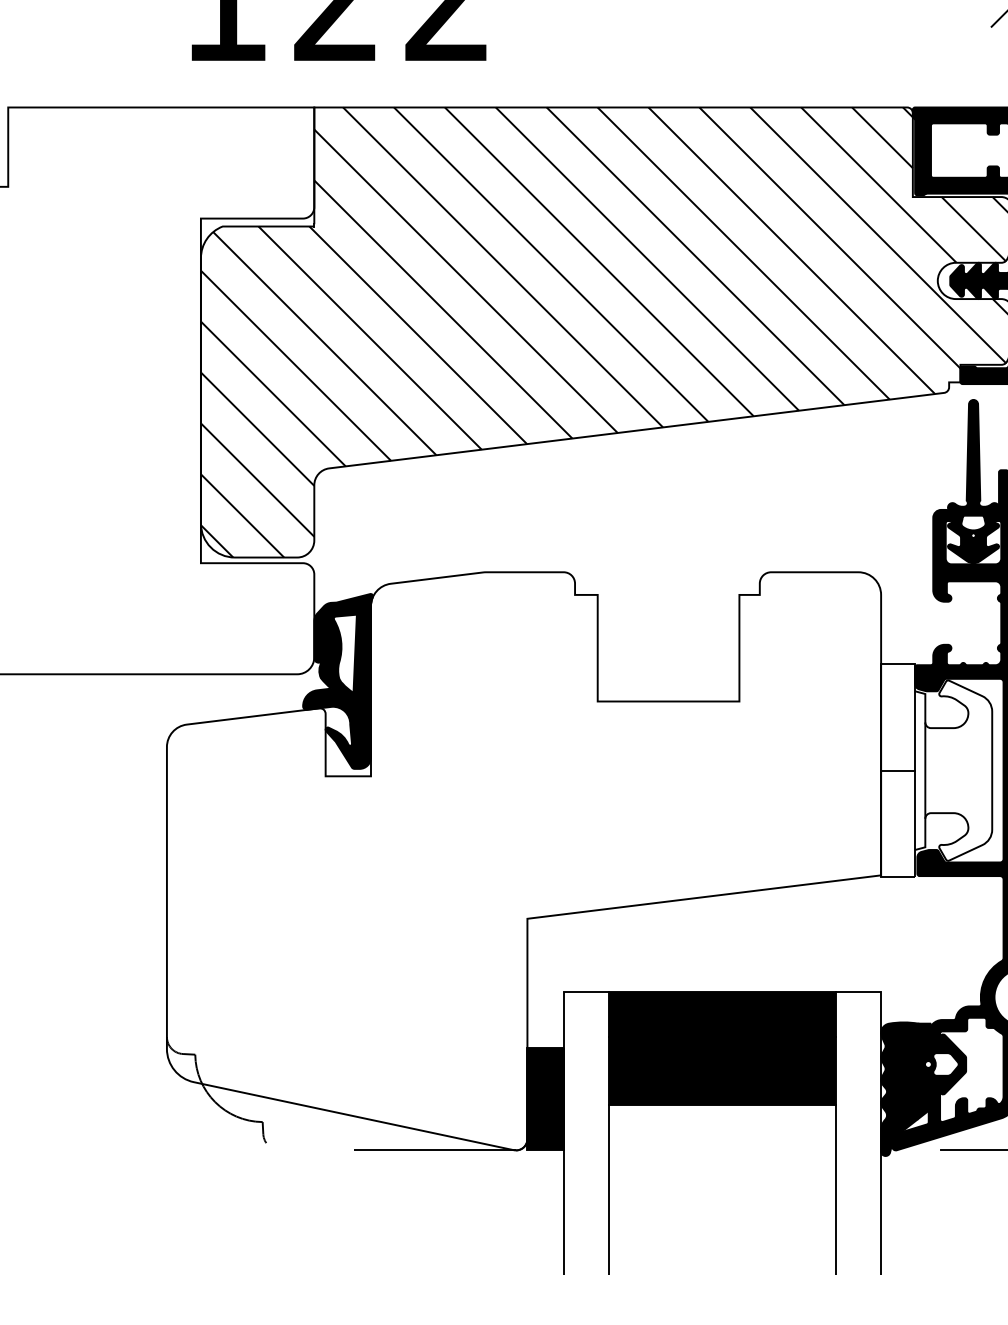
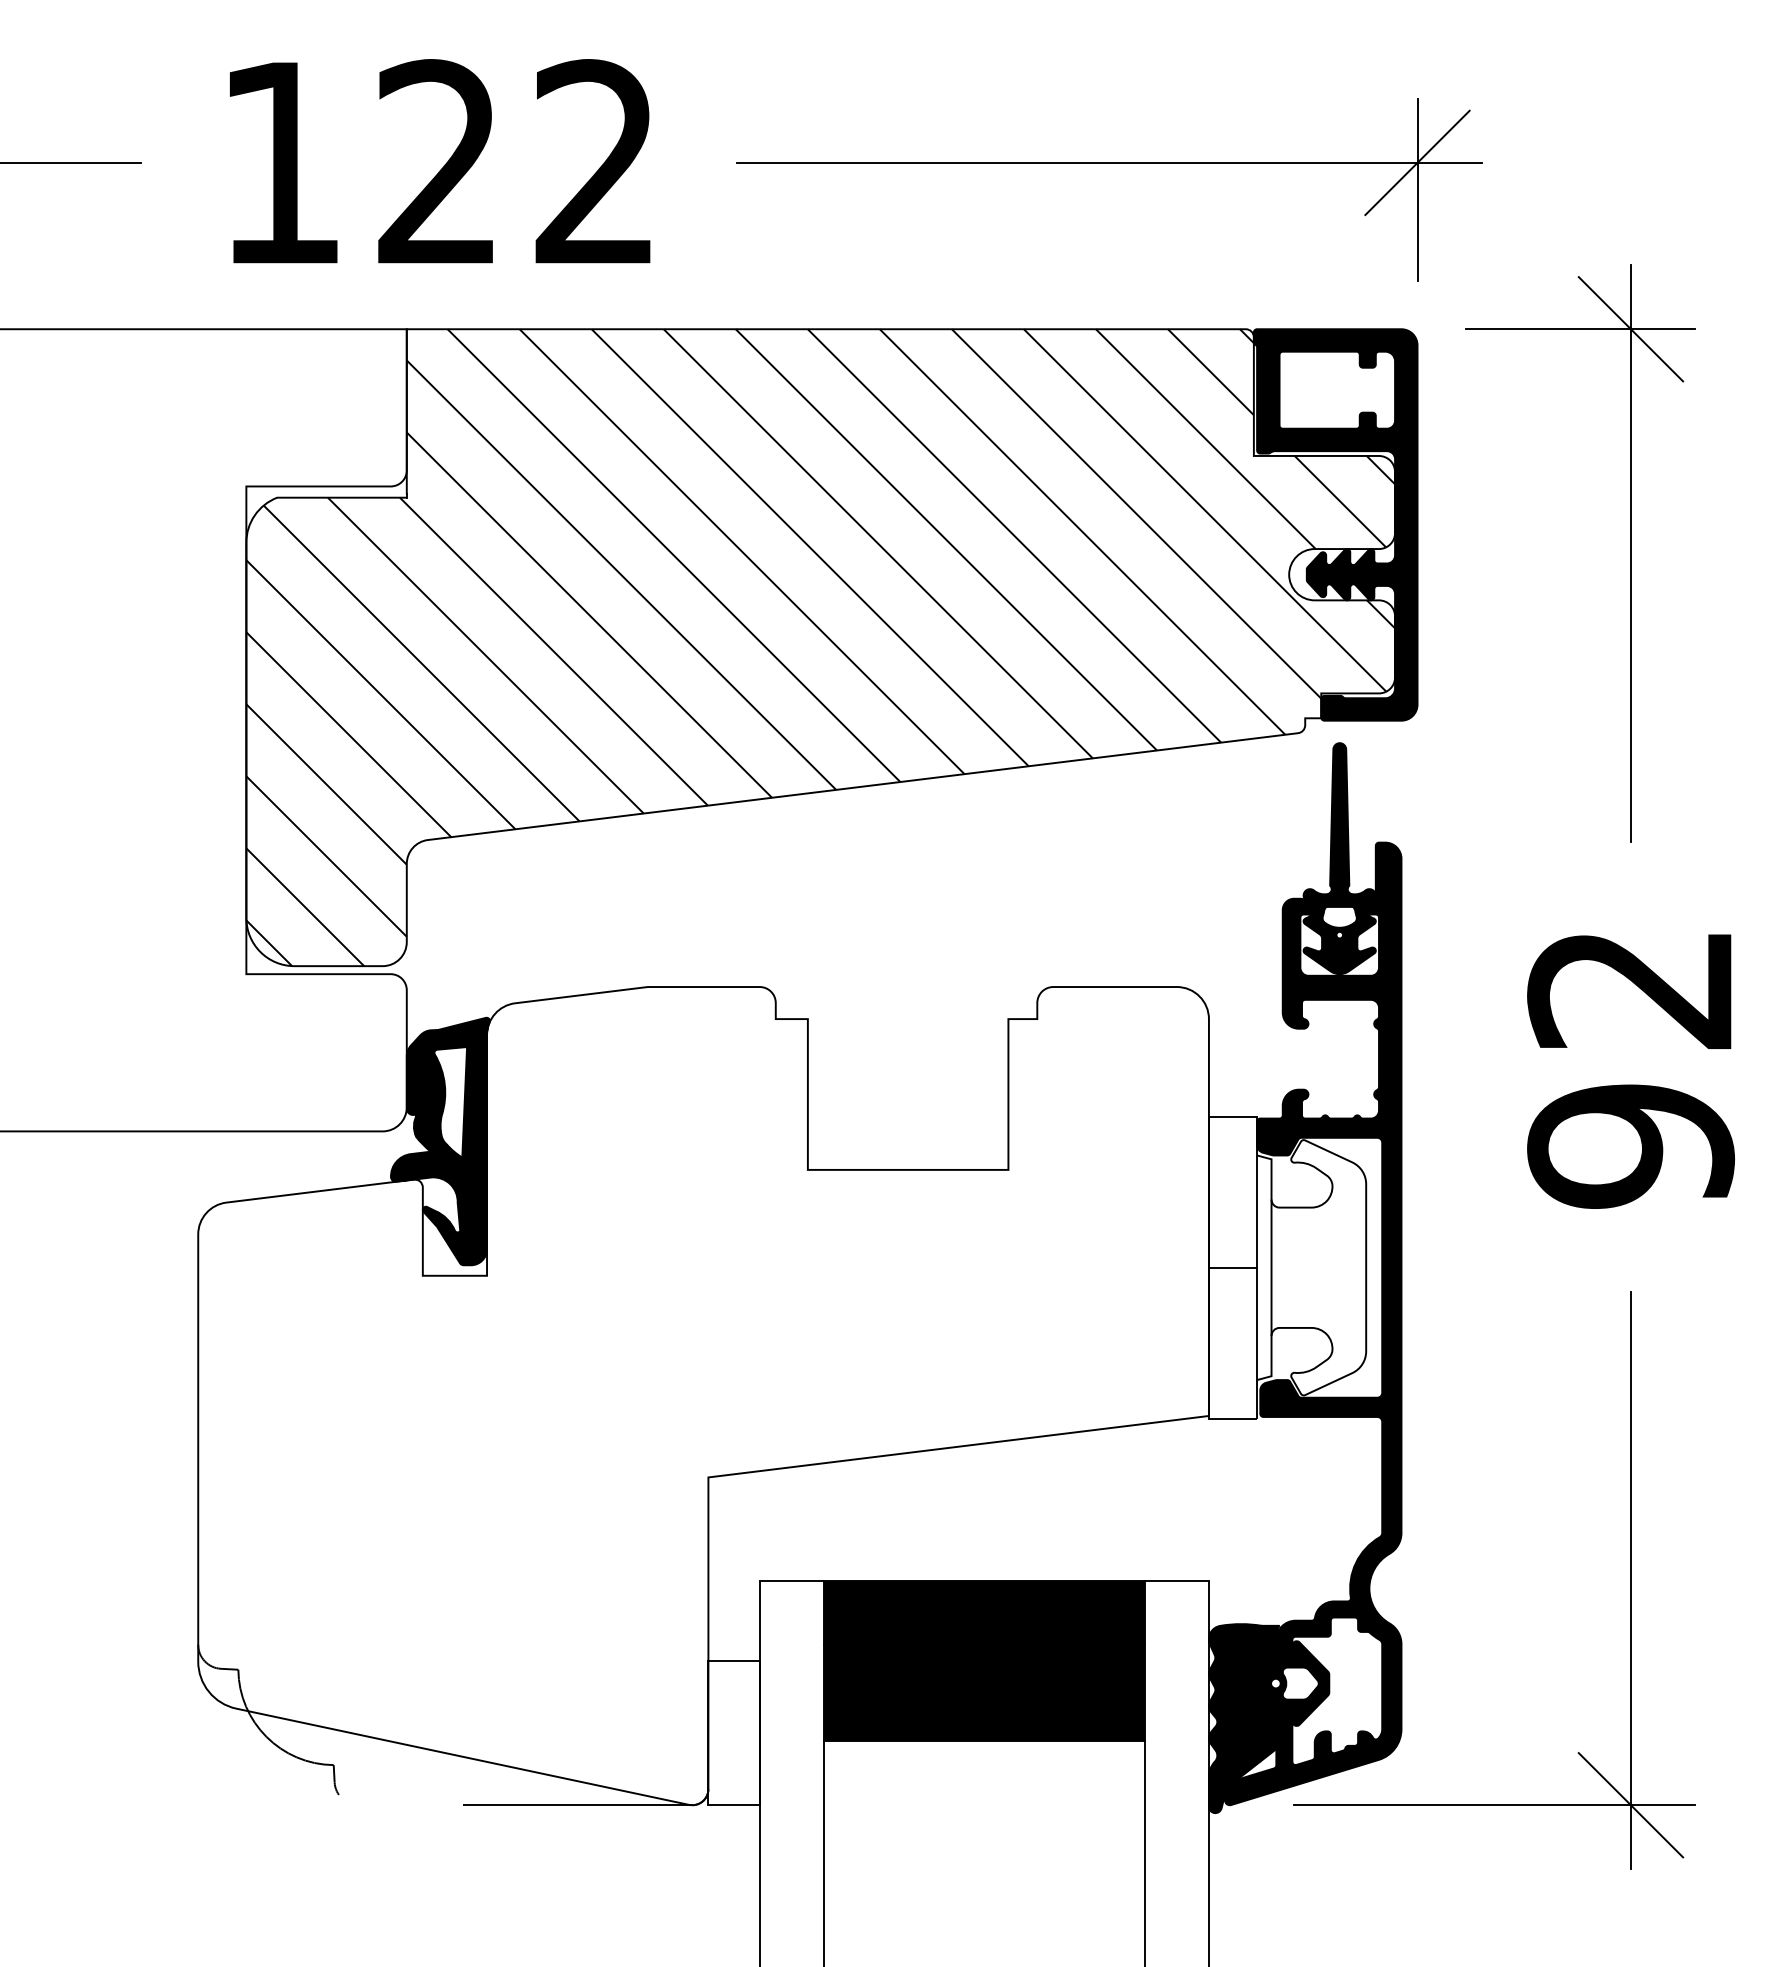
fill: (545, 1099) -> (733, 1732), removed

